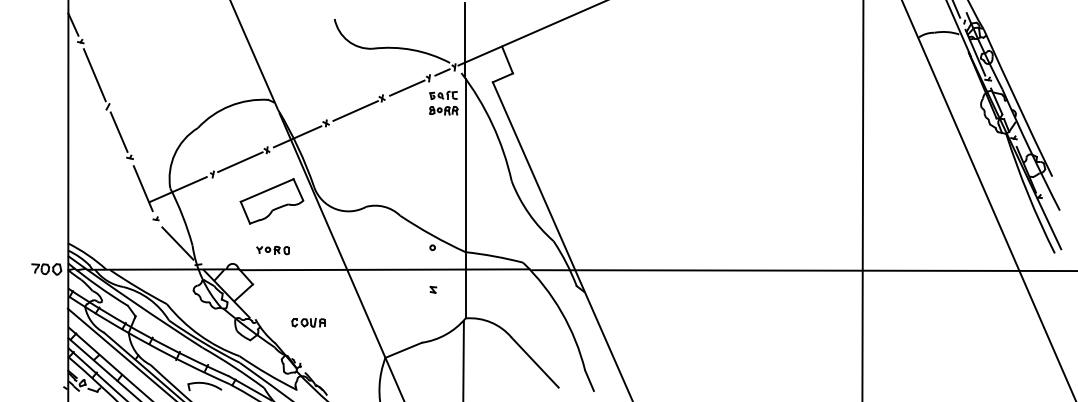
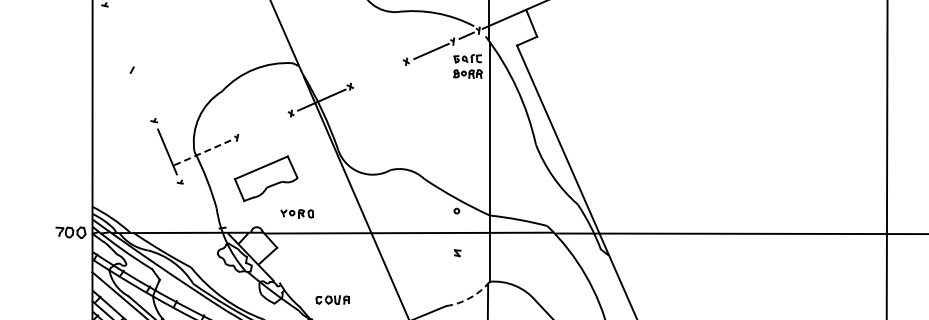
line: (94, 75) -> (118, 38), removed
line: (355, 110) -> (379, 73), removed
line: (118, 131) -> (142, 94), removed
line: (240, 162) -> (264, 125), removed
line: (177, 189) -> (201, 152), solid -> dashed
part: (271, 201) -> (265, 178), moved
line: (177, 243) -> (201, 206), removed
part: (308, 322) -> (332, 299), moved
arc: (446, 334) -> (470, 297), solid -> dashed

